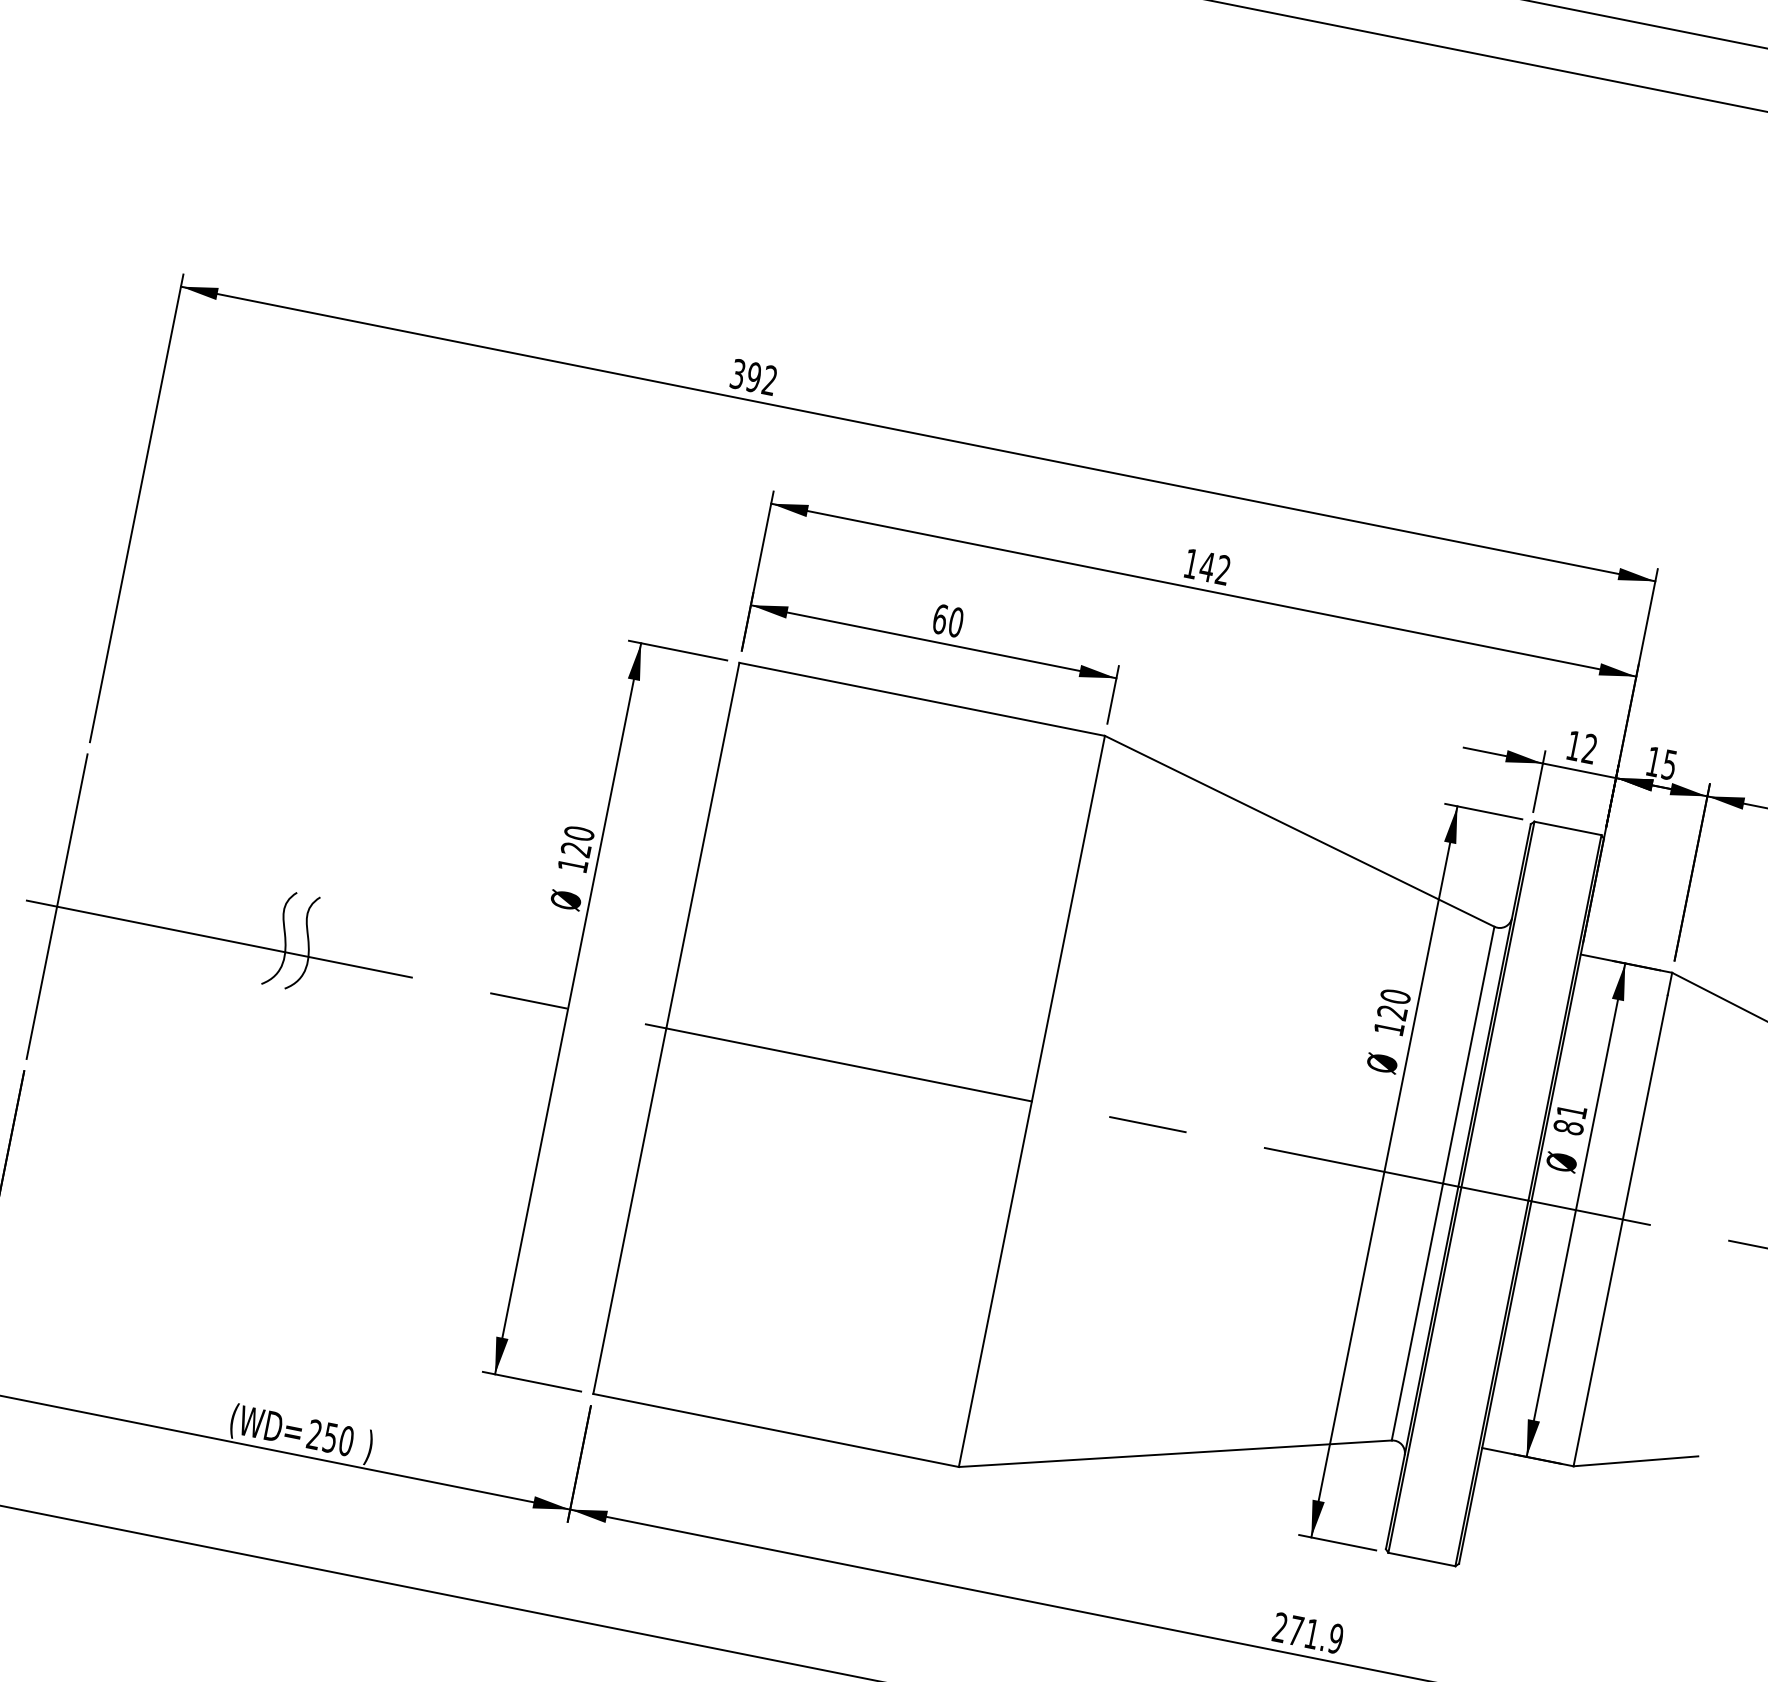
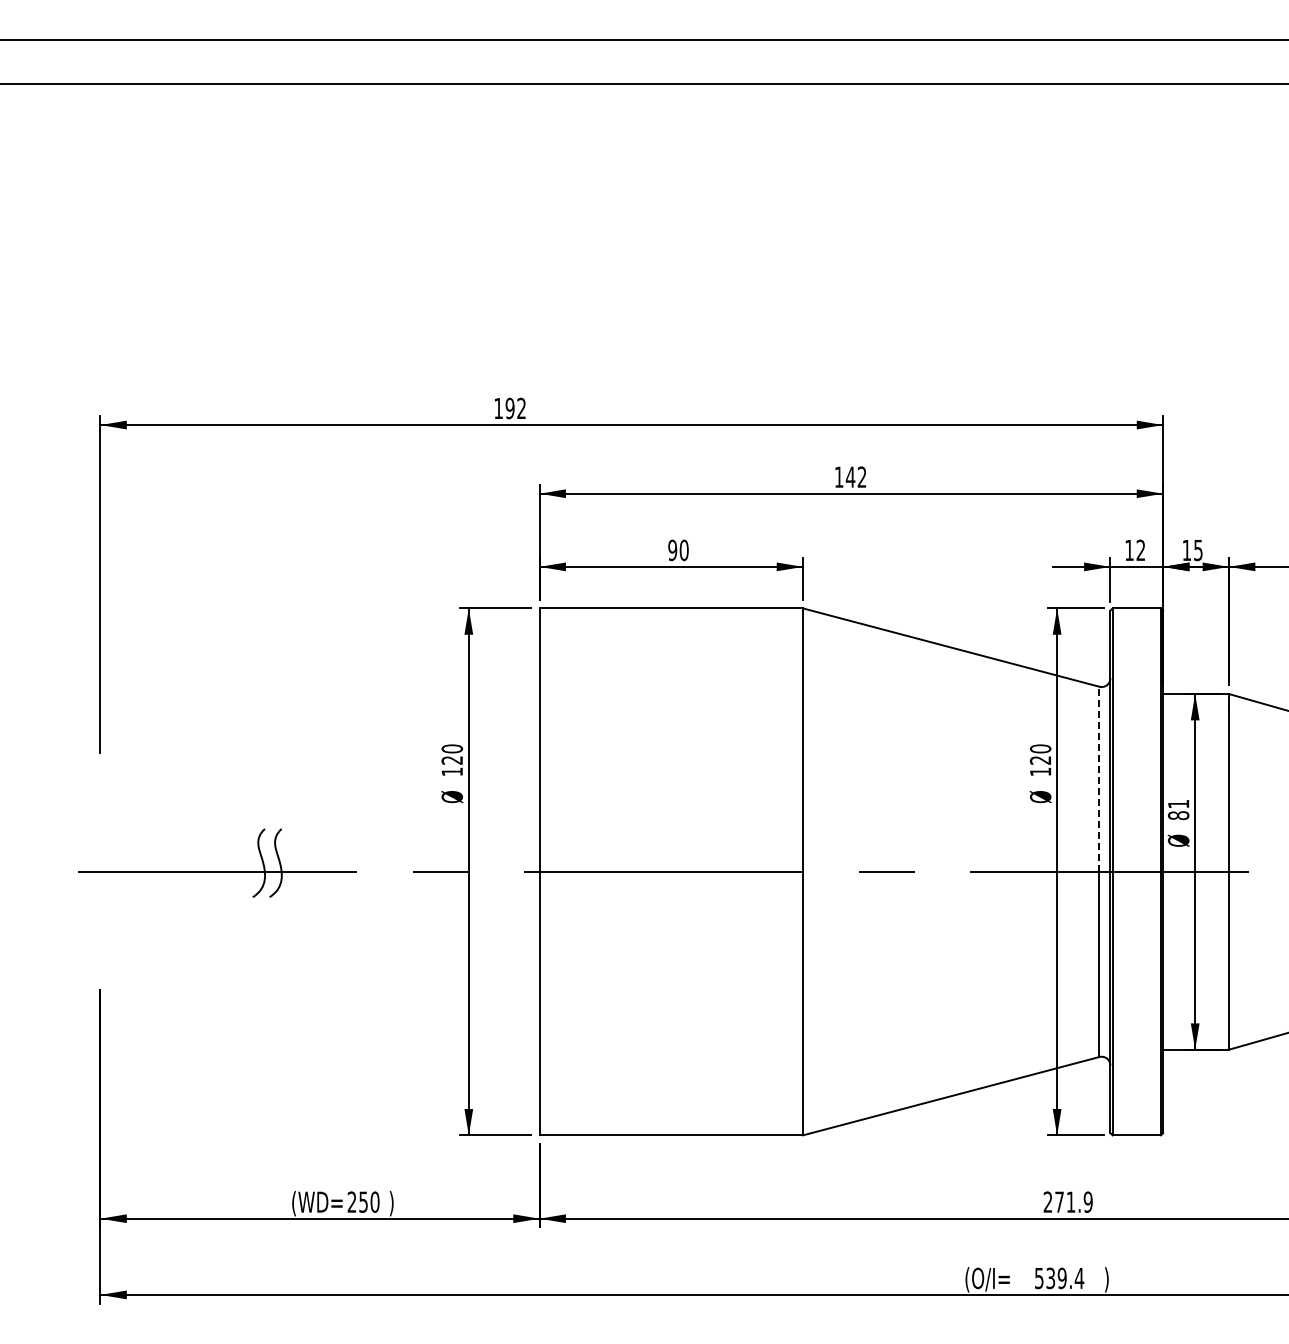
text: (737, 374) -> (498, 408), 392 -> 192
text: (939, 619) -> (672, 550), 60 -> 90
line: (57, 906) -> (100, 871), removed
line: (1468, 1055) -> (1099, 779), solid -> dashed

